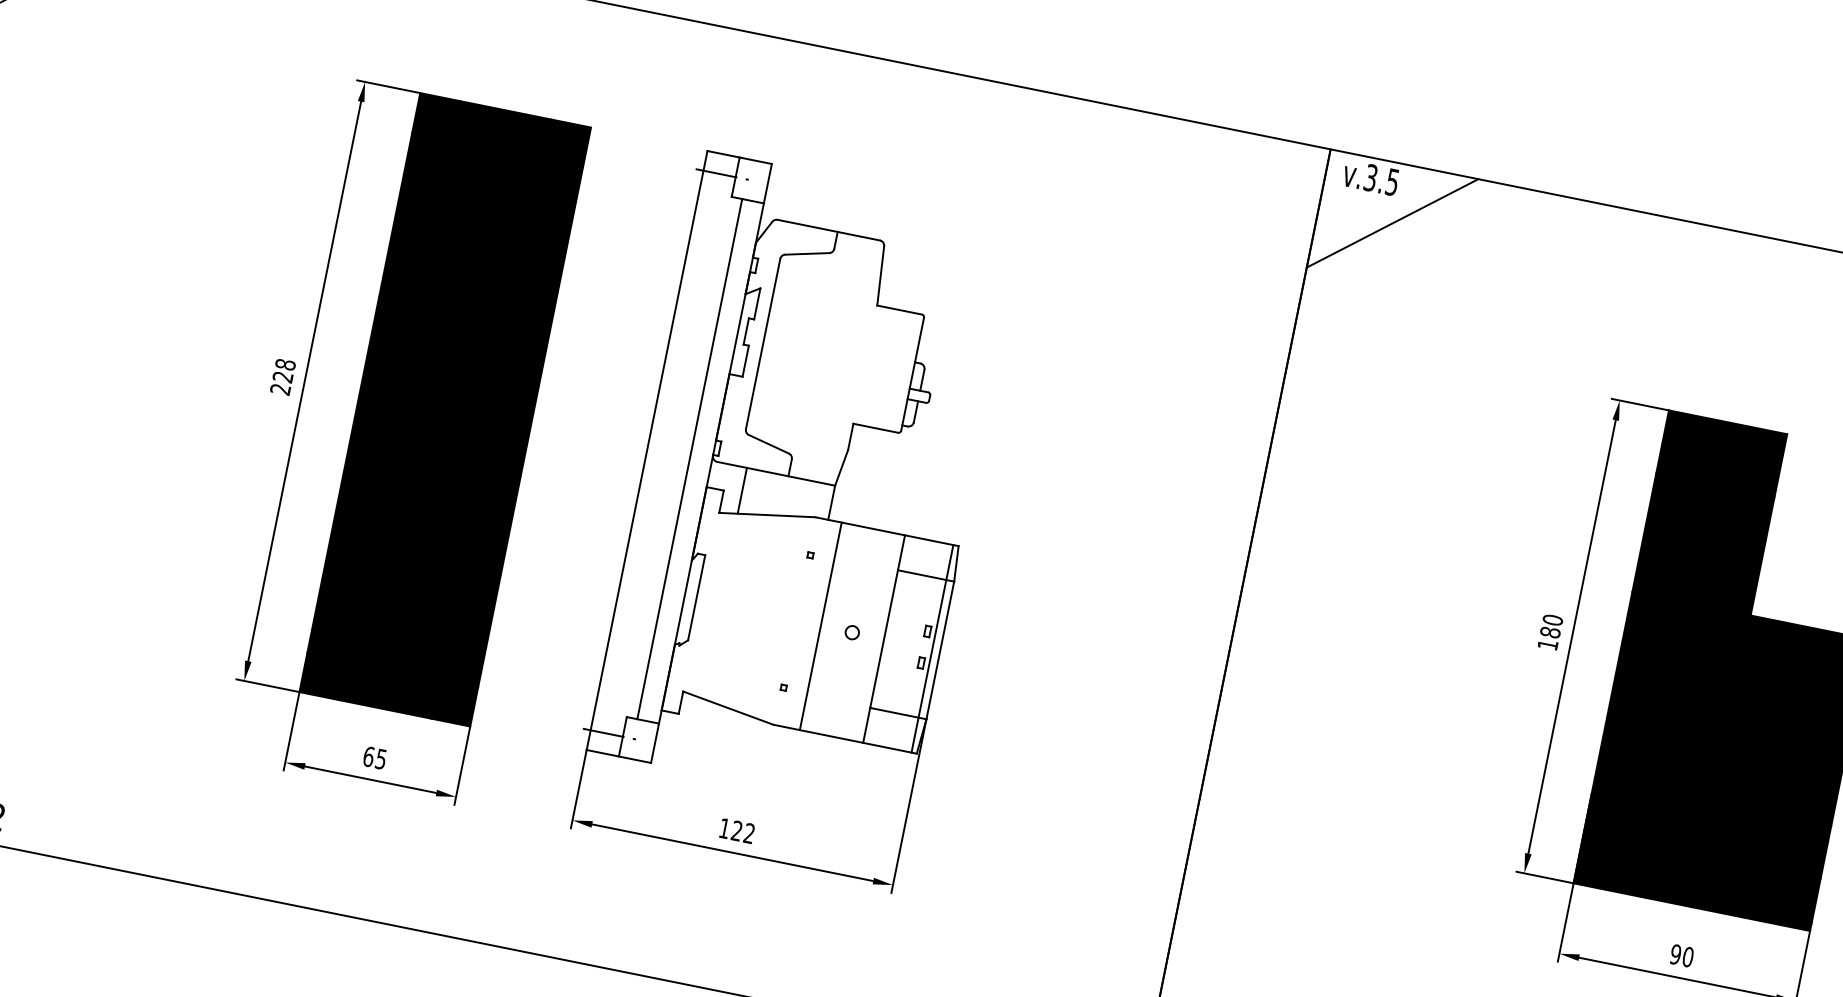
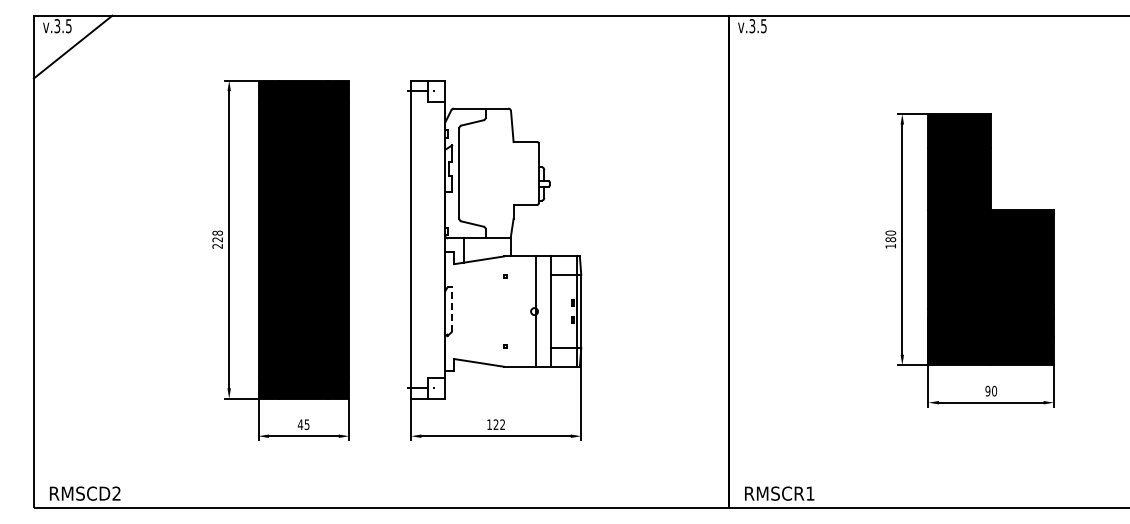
line: (1391, 221) -> (767, 46), removed
line: (689, 458) -> (433, 239), removed
line: (696, 597) -> (451, 309), solid -> dashed
line: (820, 626) -> (535, 311), moved
text: (368, 756) -> (300, 424), 65 -> 45

